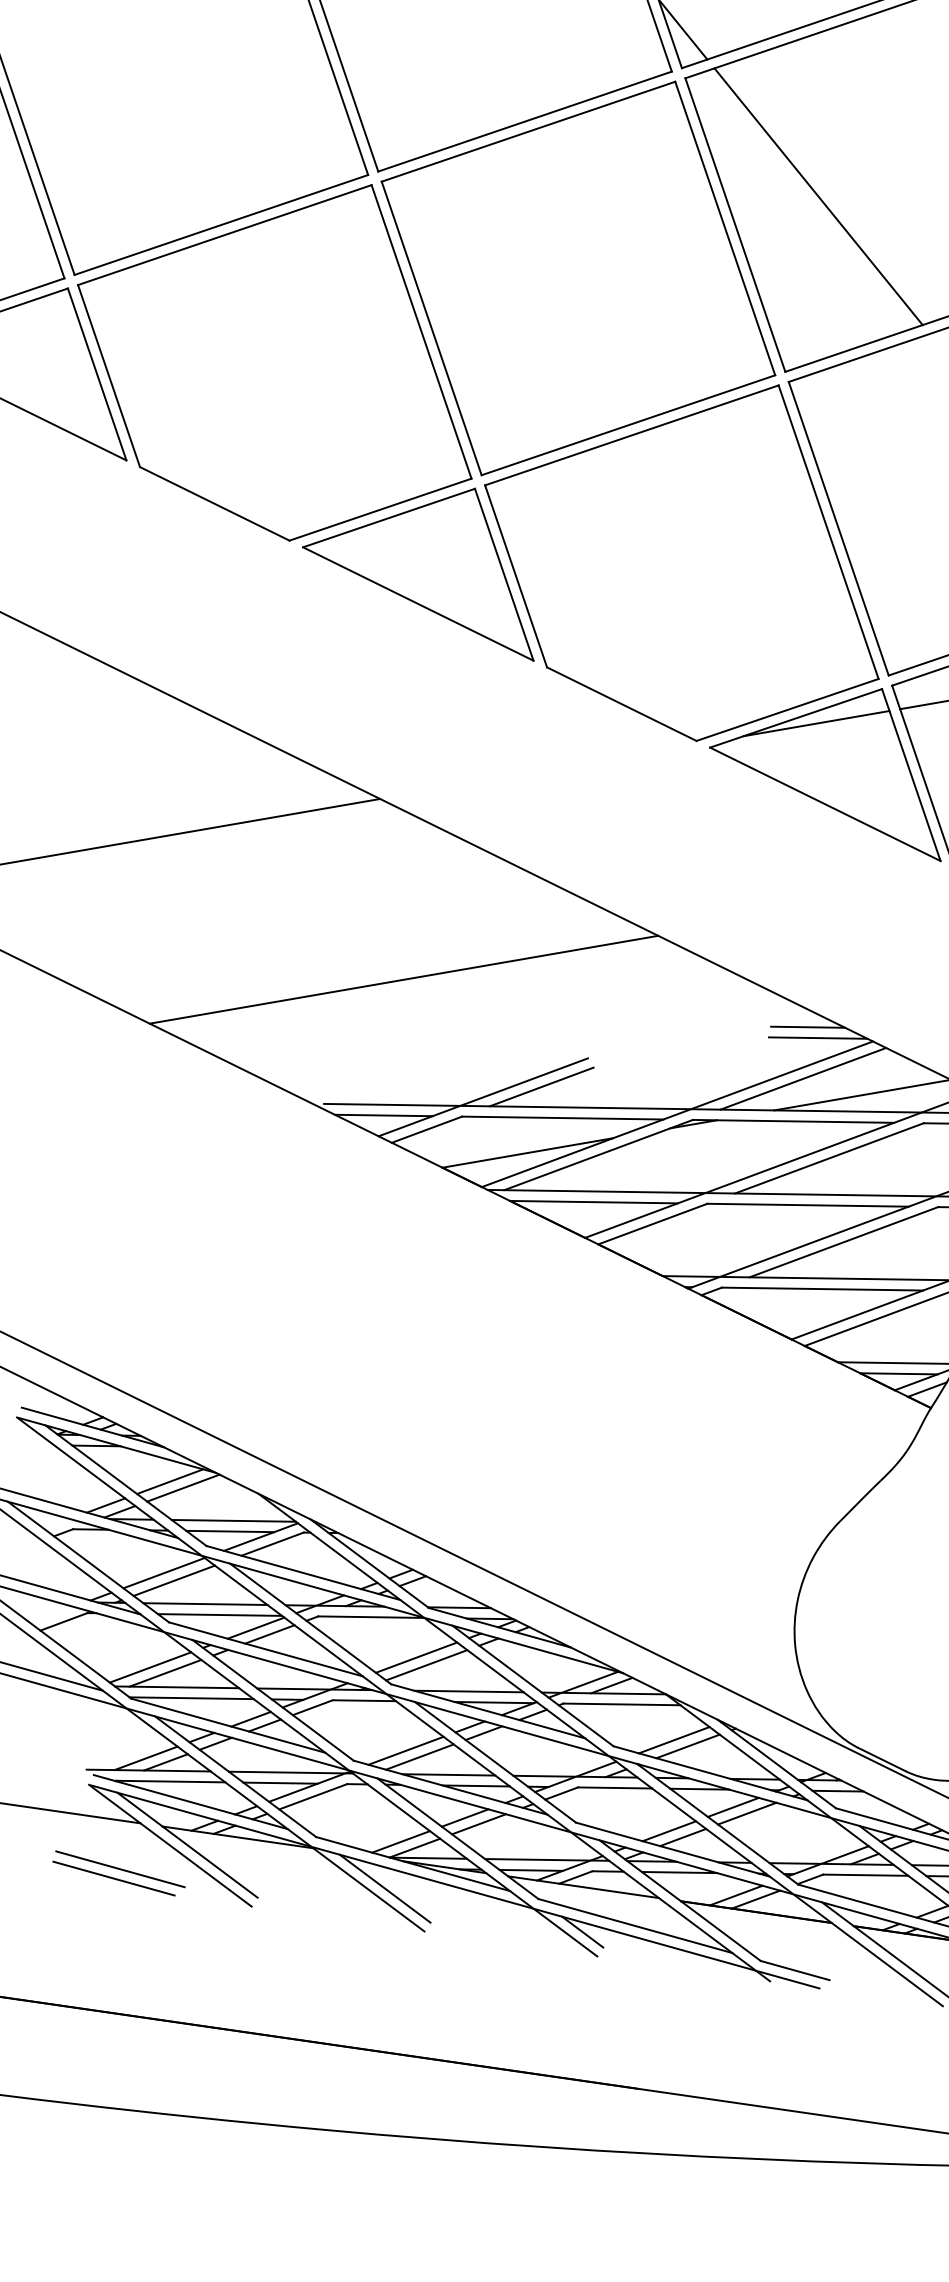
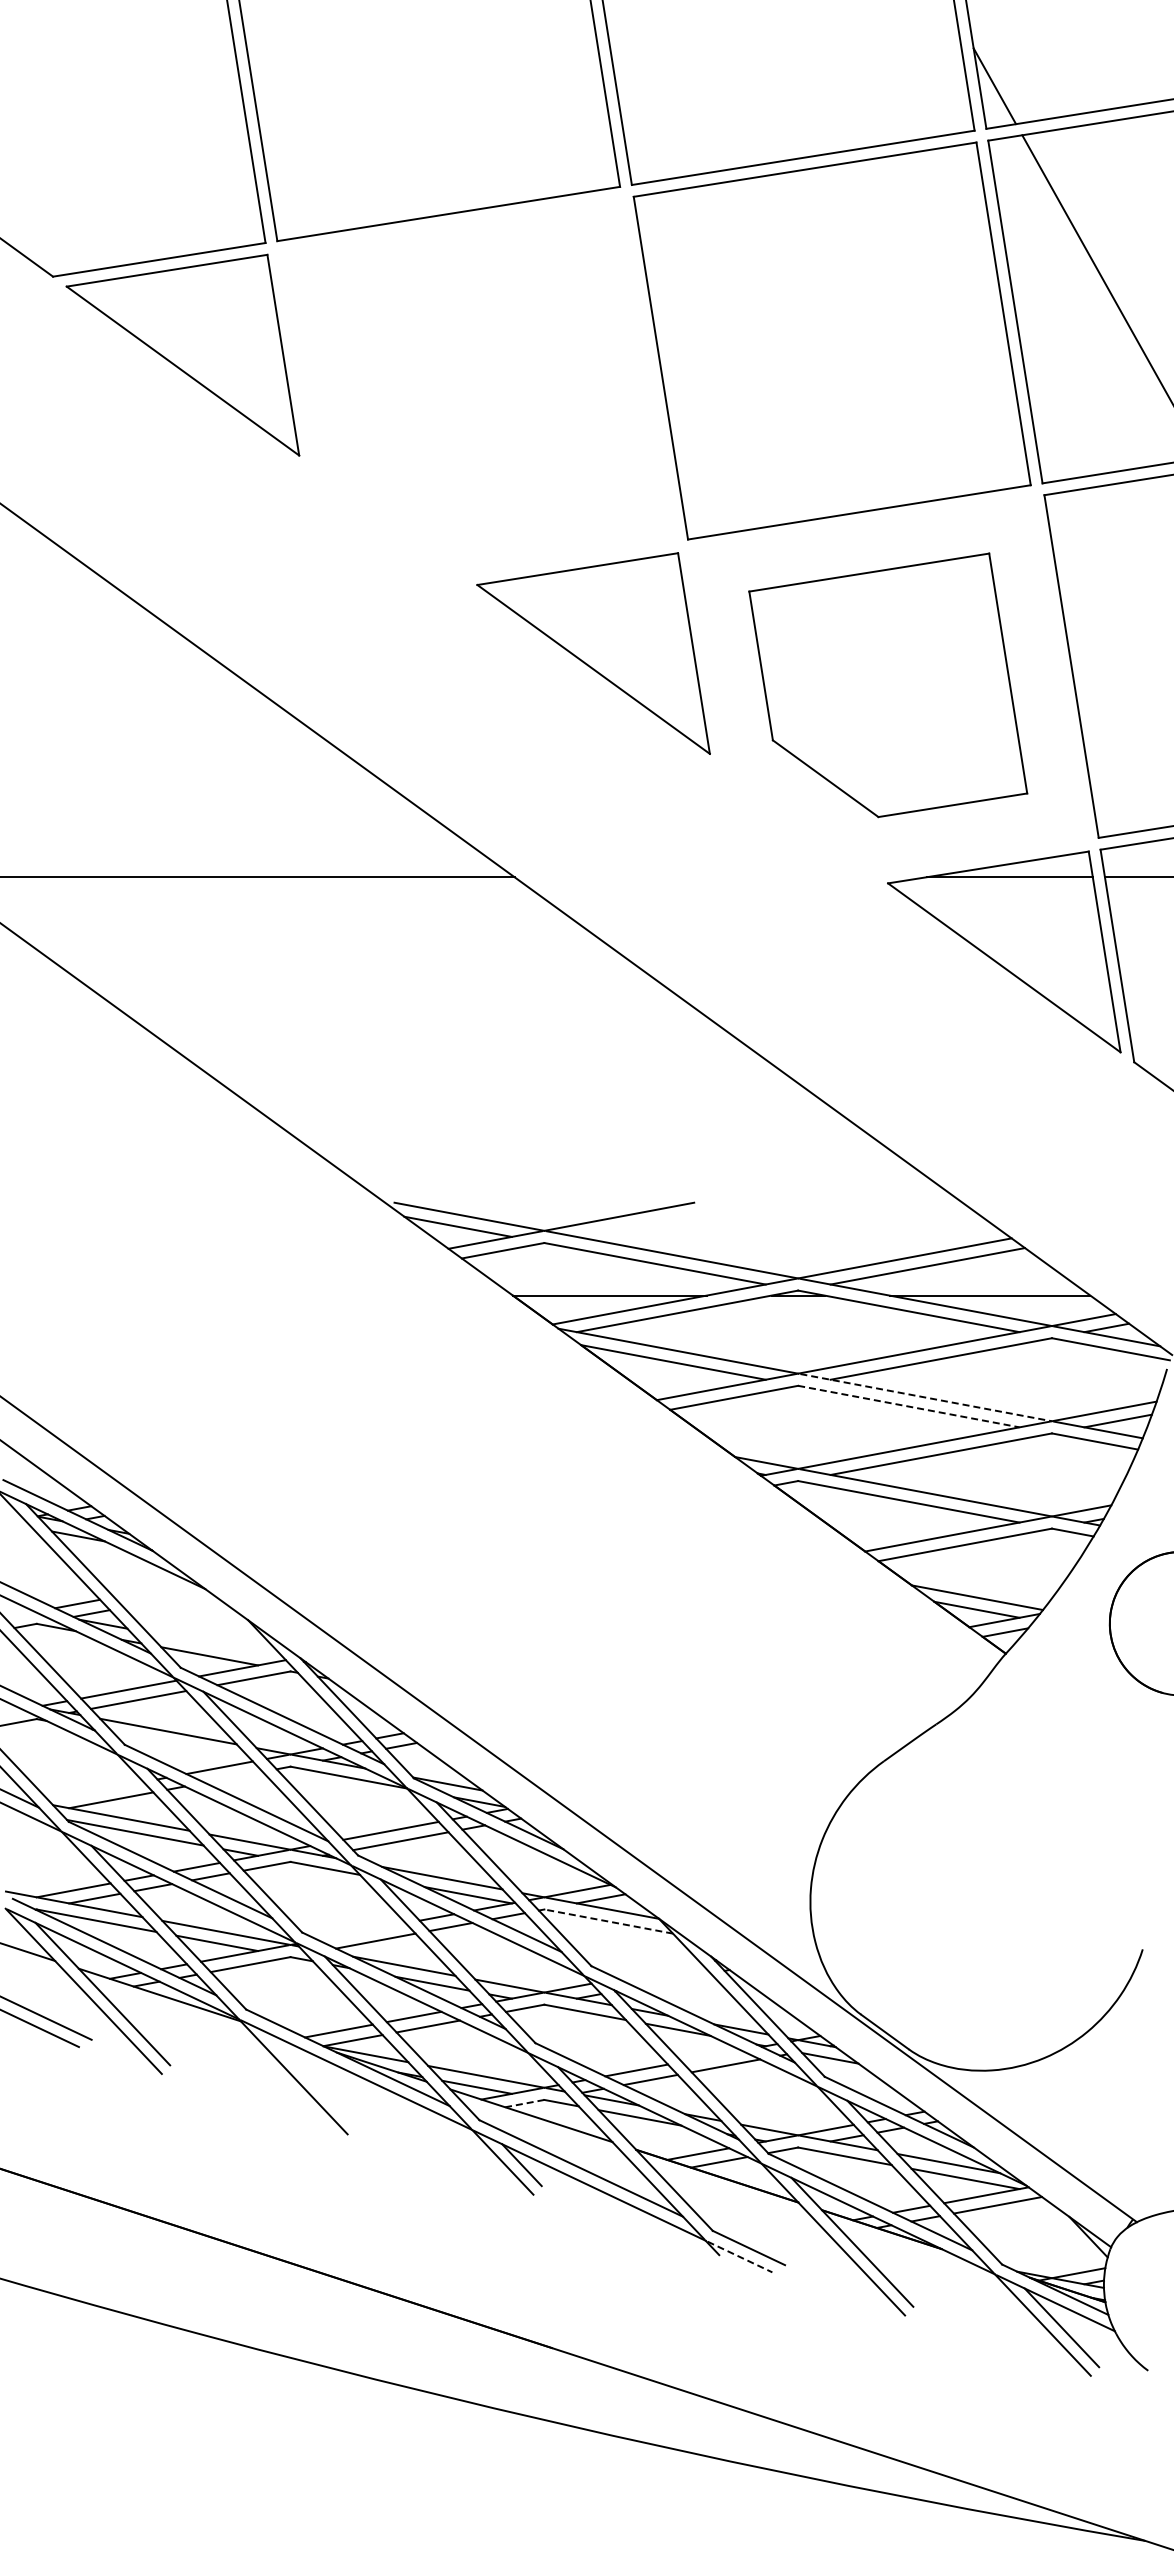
part: (272, 372) -> (477, 386), removed
part: (679, 573) -> (887, 685), size x0.7
line: (404, 980) -> (506, 1081), removed
line: (807, 1027) -> (942, 1210), removed
line: (817, 1038) -> (951, 1224), removed
line: (541, 1087) -> (637, 1225), removed
line: (822, 1194) -> (926, 1397), solid -> dashed
line: (807, 1205) -> (908, 1406), solid -> dashed
line: (169, 1481) -> (152, 1589), removed
line: (182, 1488) -> (165, 1599), removed
line: (233, 1521) -> (215, 1645), removed
line: (220, 1615) -> (182, 1746), removed
line: (269, 1633) -> (233, 1776), removed
line: (150, 1667) -> (95, 1790), removed
line: (621, 1704) -> (608, 1921), solid -> dashed
line: (674, 1739) -> (659, 1970), removed
line: (688, 1746) -> (673, 1980), removed
line: (405, 1750) -> (361, 1931), removed
line: (732, 1806) -> (711, 2055), removed
line: (575, 1877) -> (524, 2103), solid -> dashed
line: (384, 1888) -> (311, 2079), removed
line: (789, 1980) -> (740, 2257), solid -> dashed

